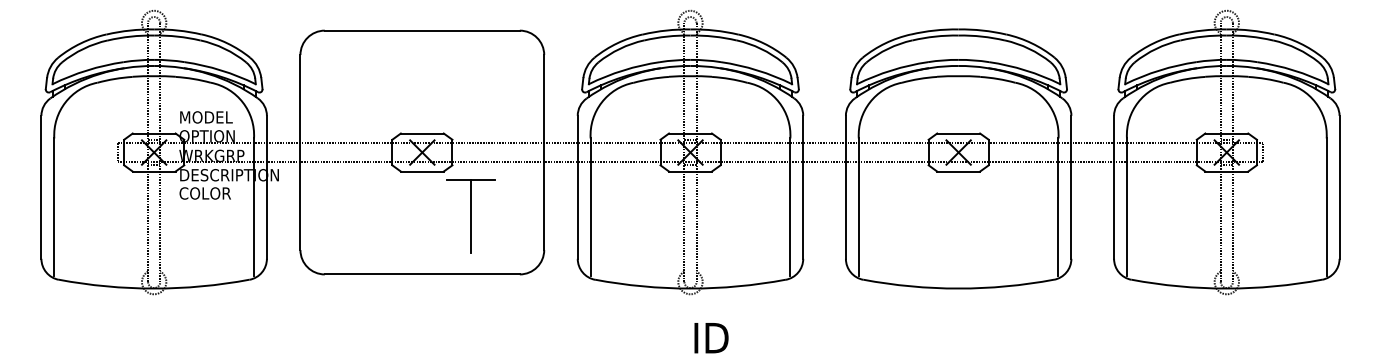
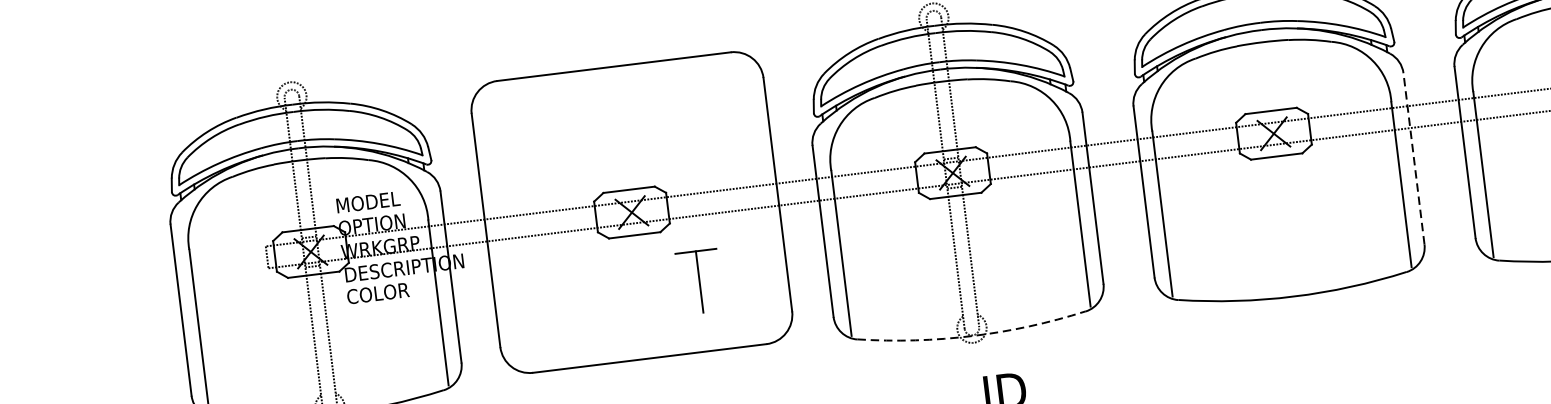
line: (1071, 186) -> (1413, 157), solid -> dashed
part: (470, 216) -> (698, 282), size x0.7
arc: (690, 288) -> (972, 335), solid -> dashed

